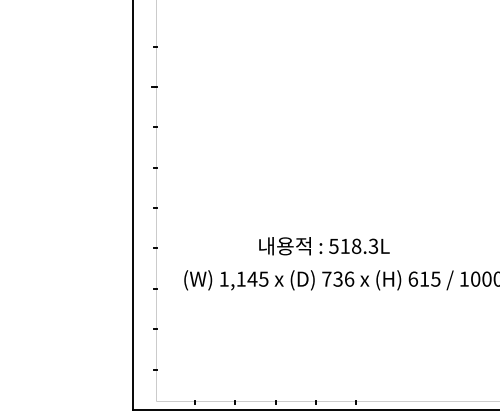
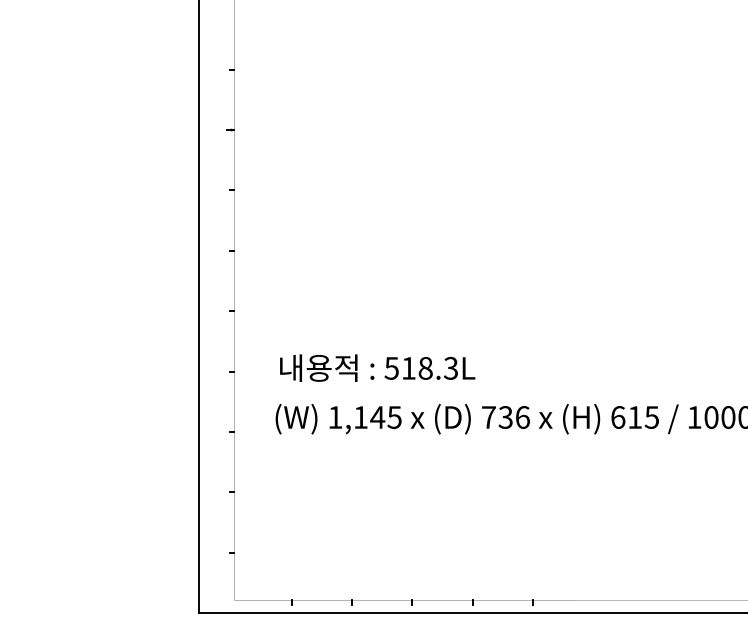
text: (324, 246) -> (377, 368), moved

